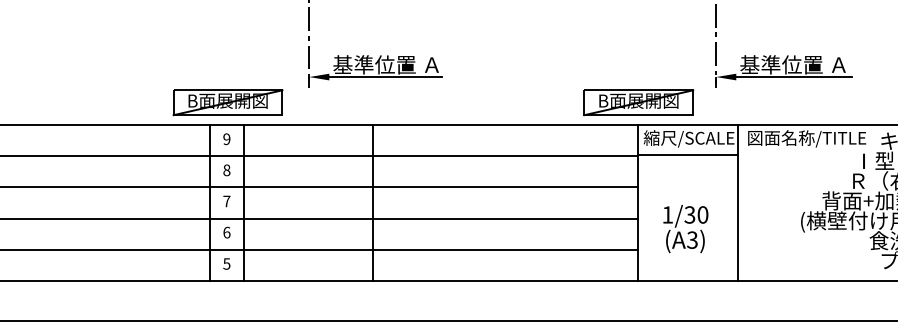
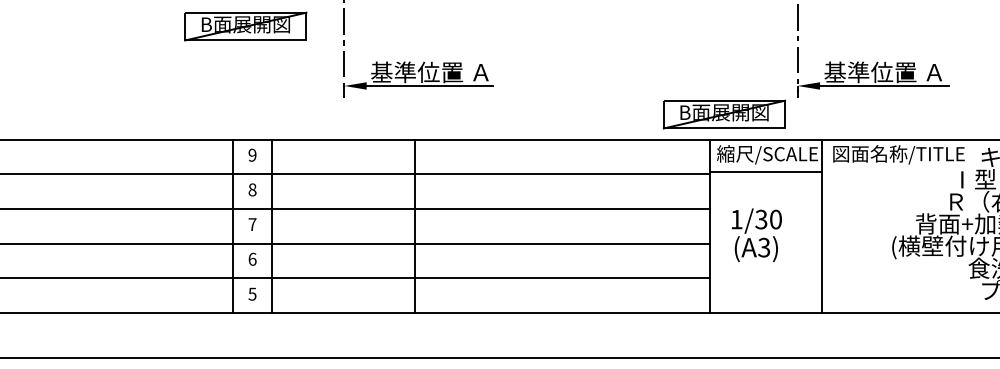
part: (227, 102) -> (245, 26), moved
part: (637, 102) -> (723, 114), moved
text: (685, 229) -> (756, 235), moved

